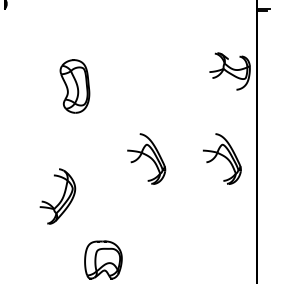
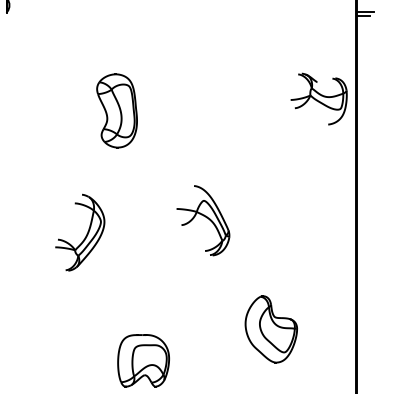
part: (74, 86) -> (116, 110), moved
part: (222, 158) -> (308, 220), removed
part: (62, 197) -> (86, 233), moved
part: (194, 237) -> (270, 329), added

